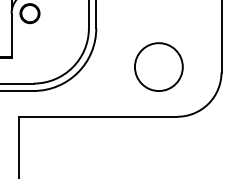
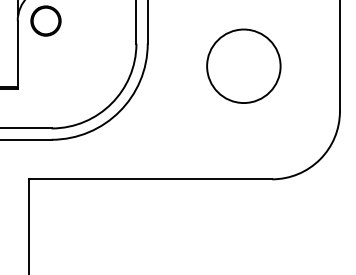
circle: (158, 66) -> (243, 65), moved

